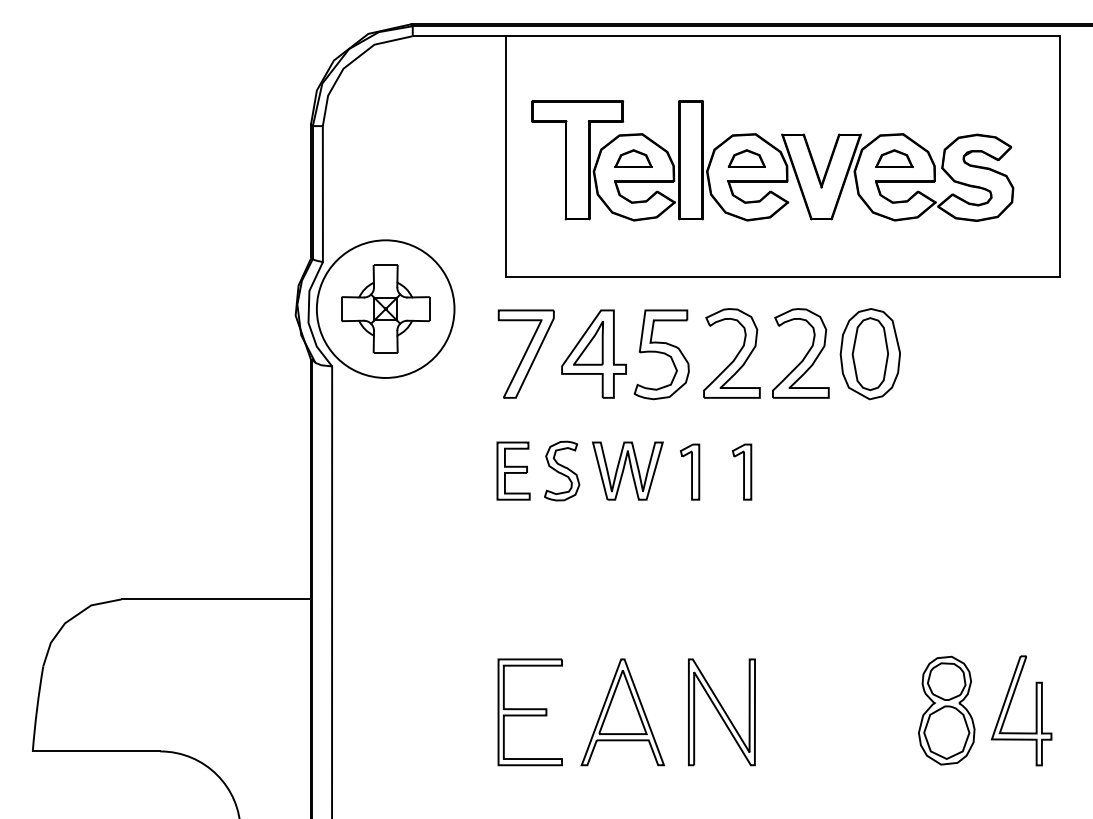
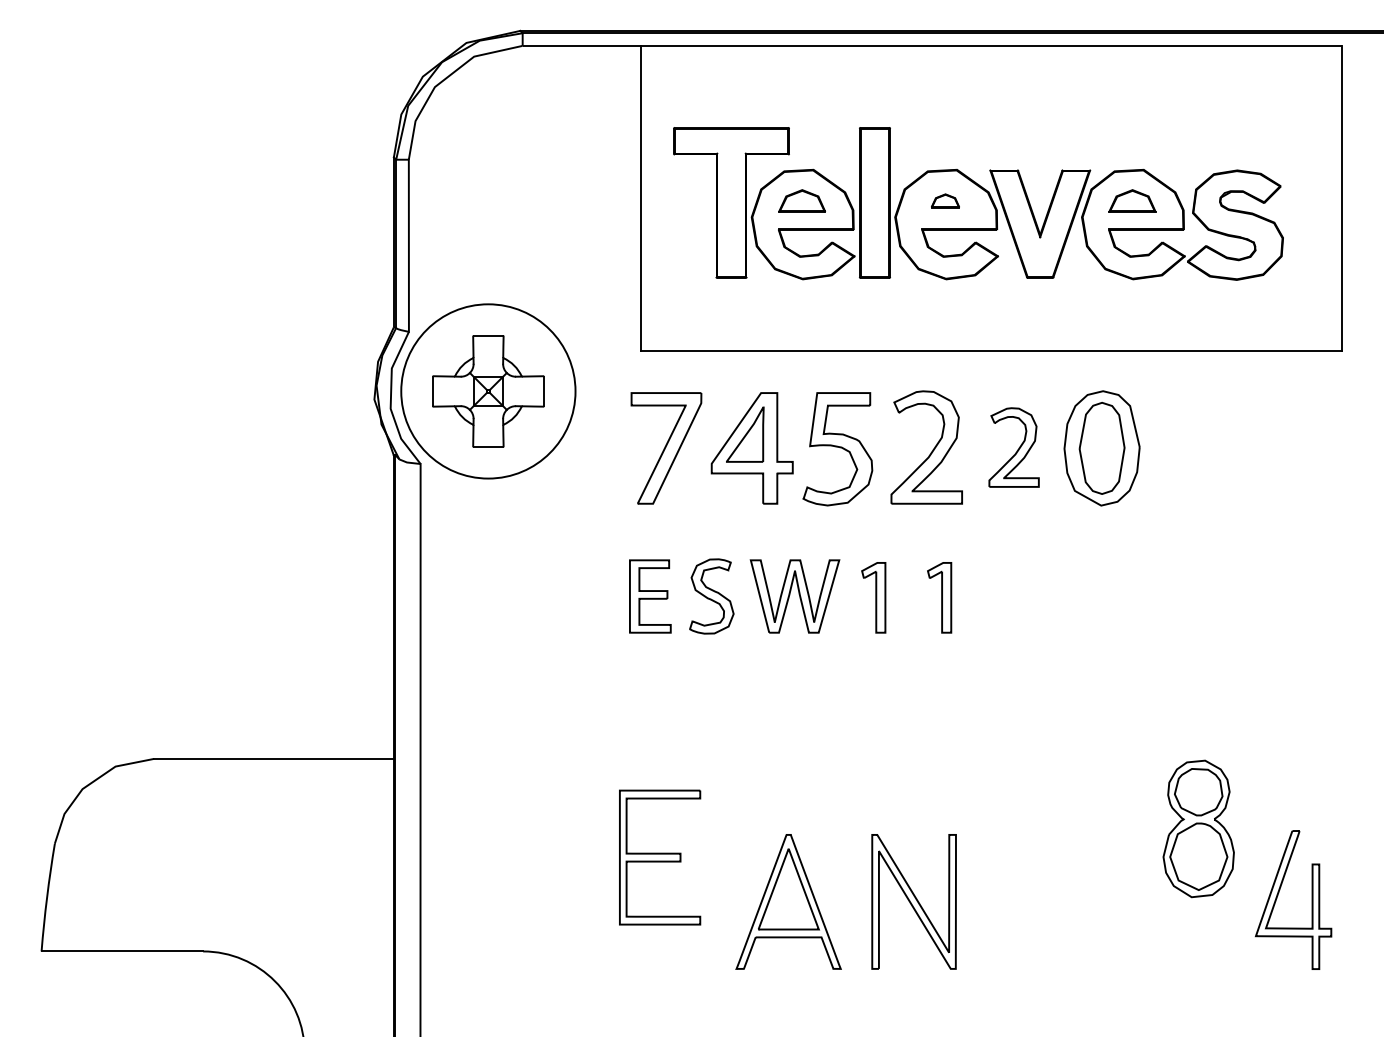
part: (746, 158) -> (945, 200), size x0.6
part: (800, 353) -> (1013, 447), size x0.7
part: (946, 710) -> (1198, 828), moved
part: (529, 712) -> (659, 857), moved

